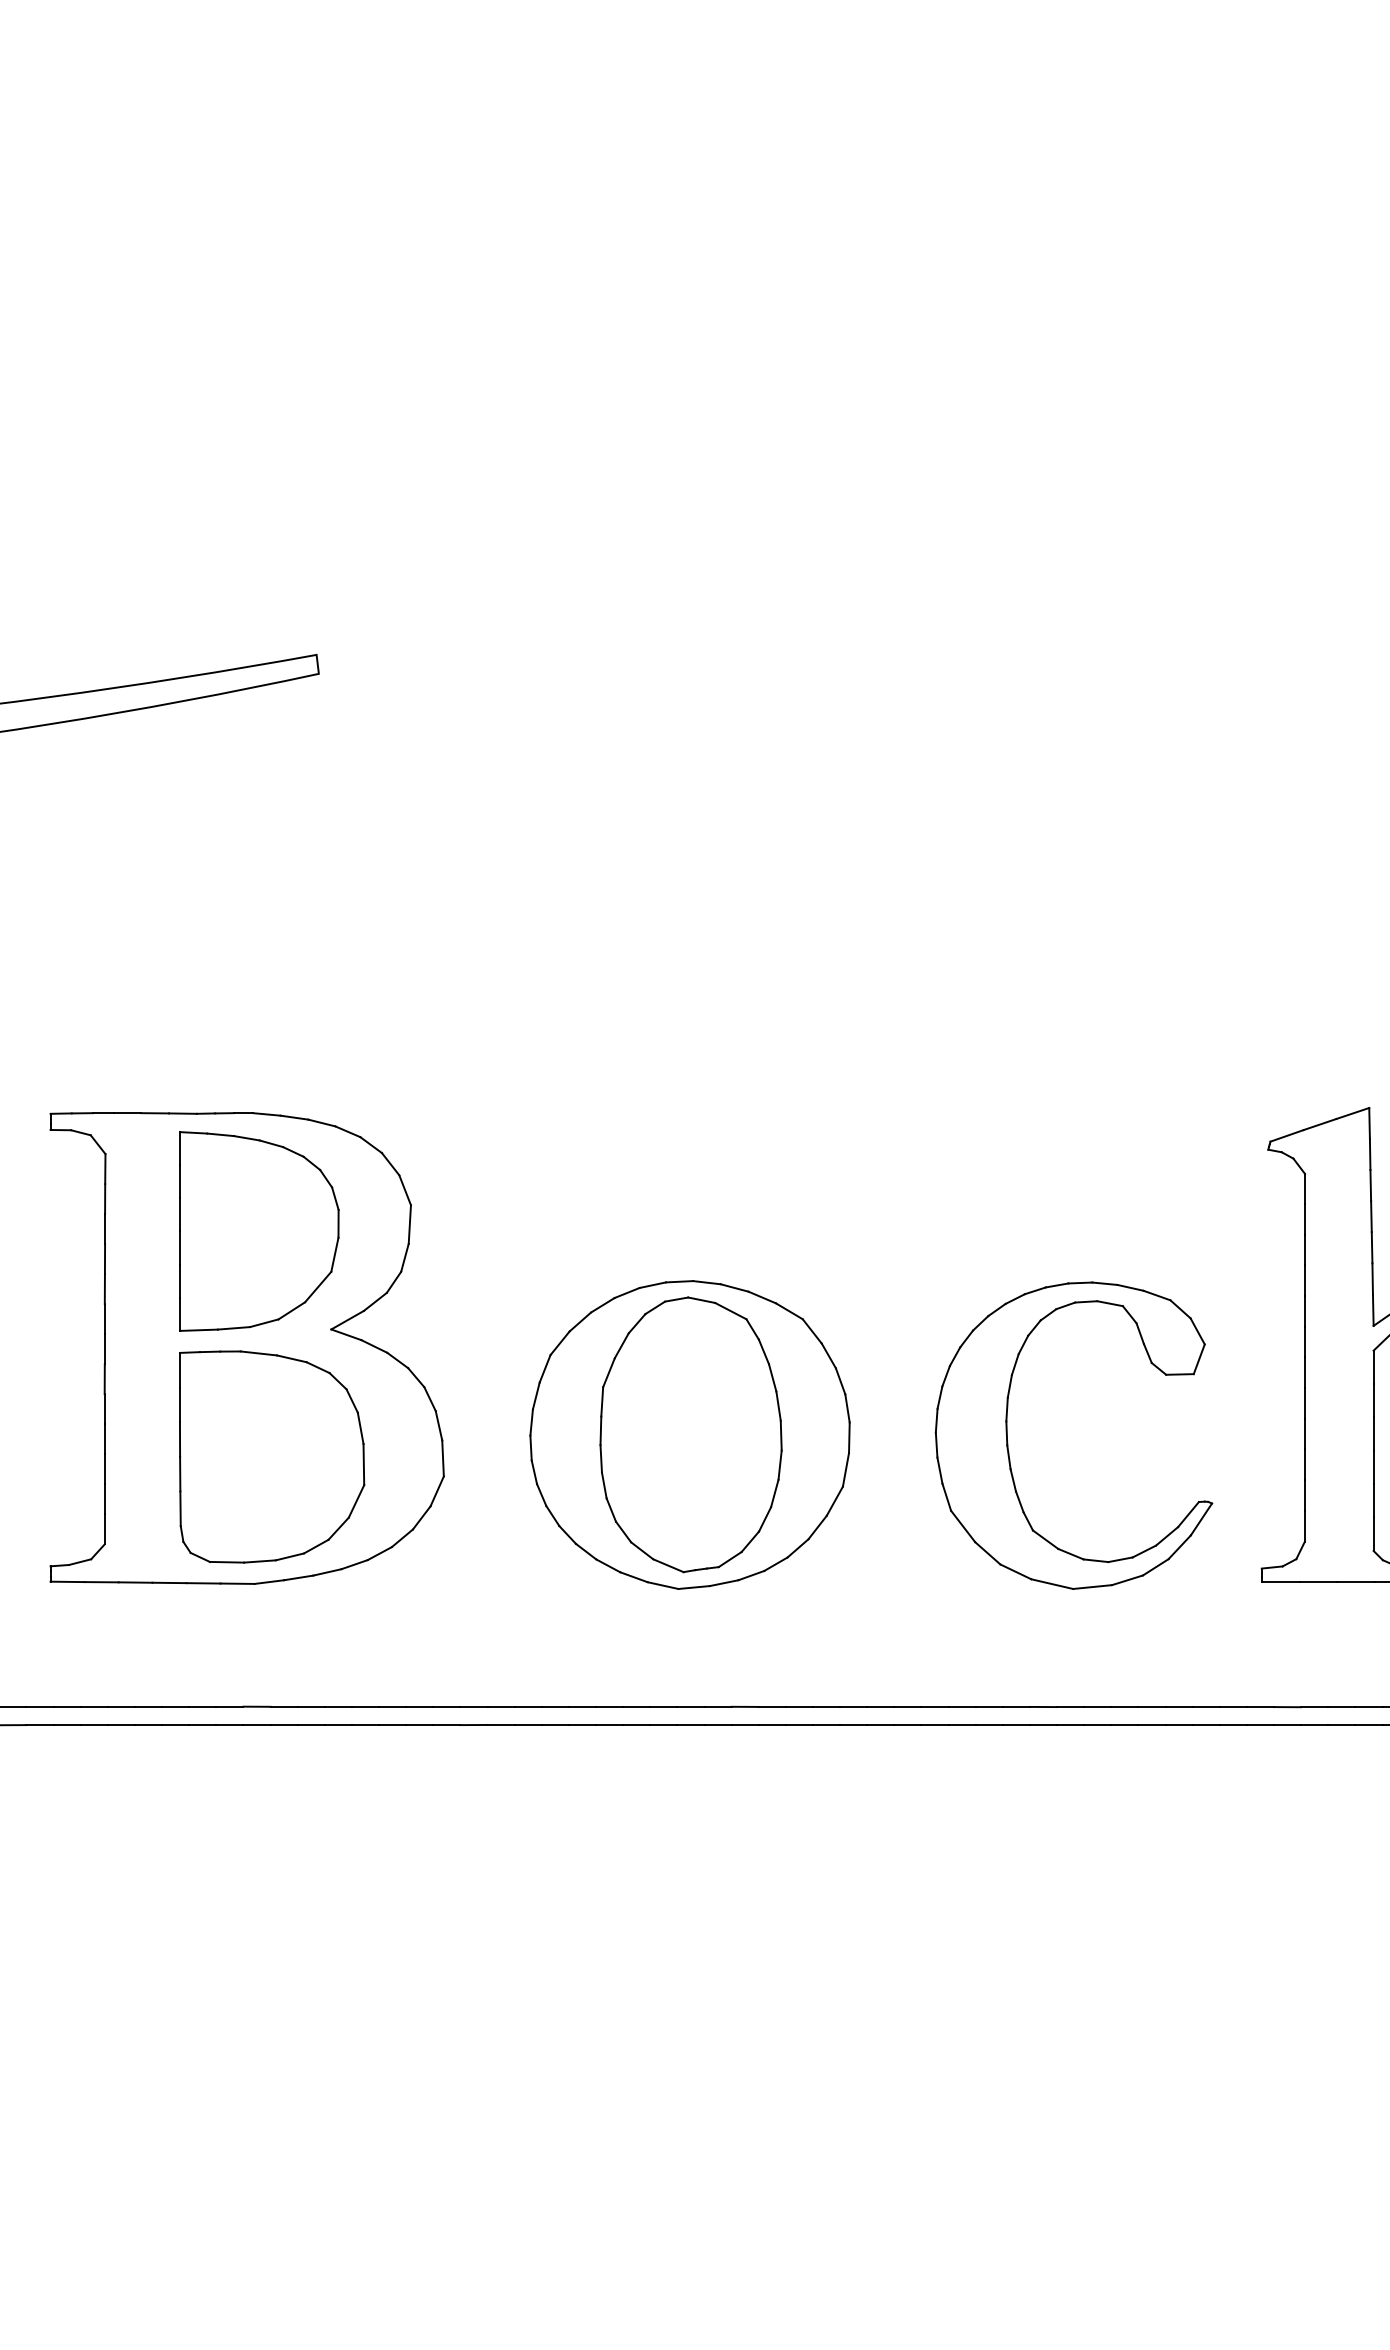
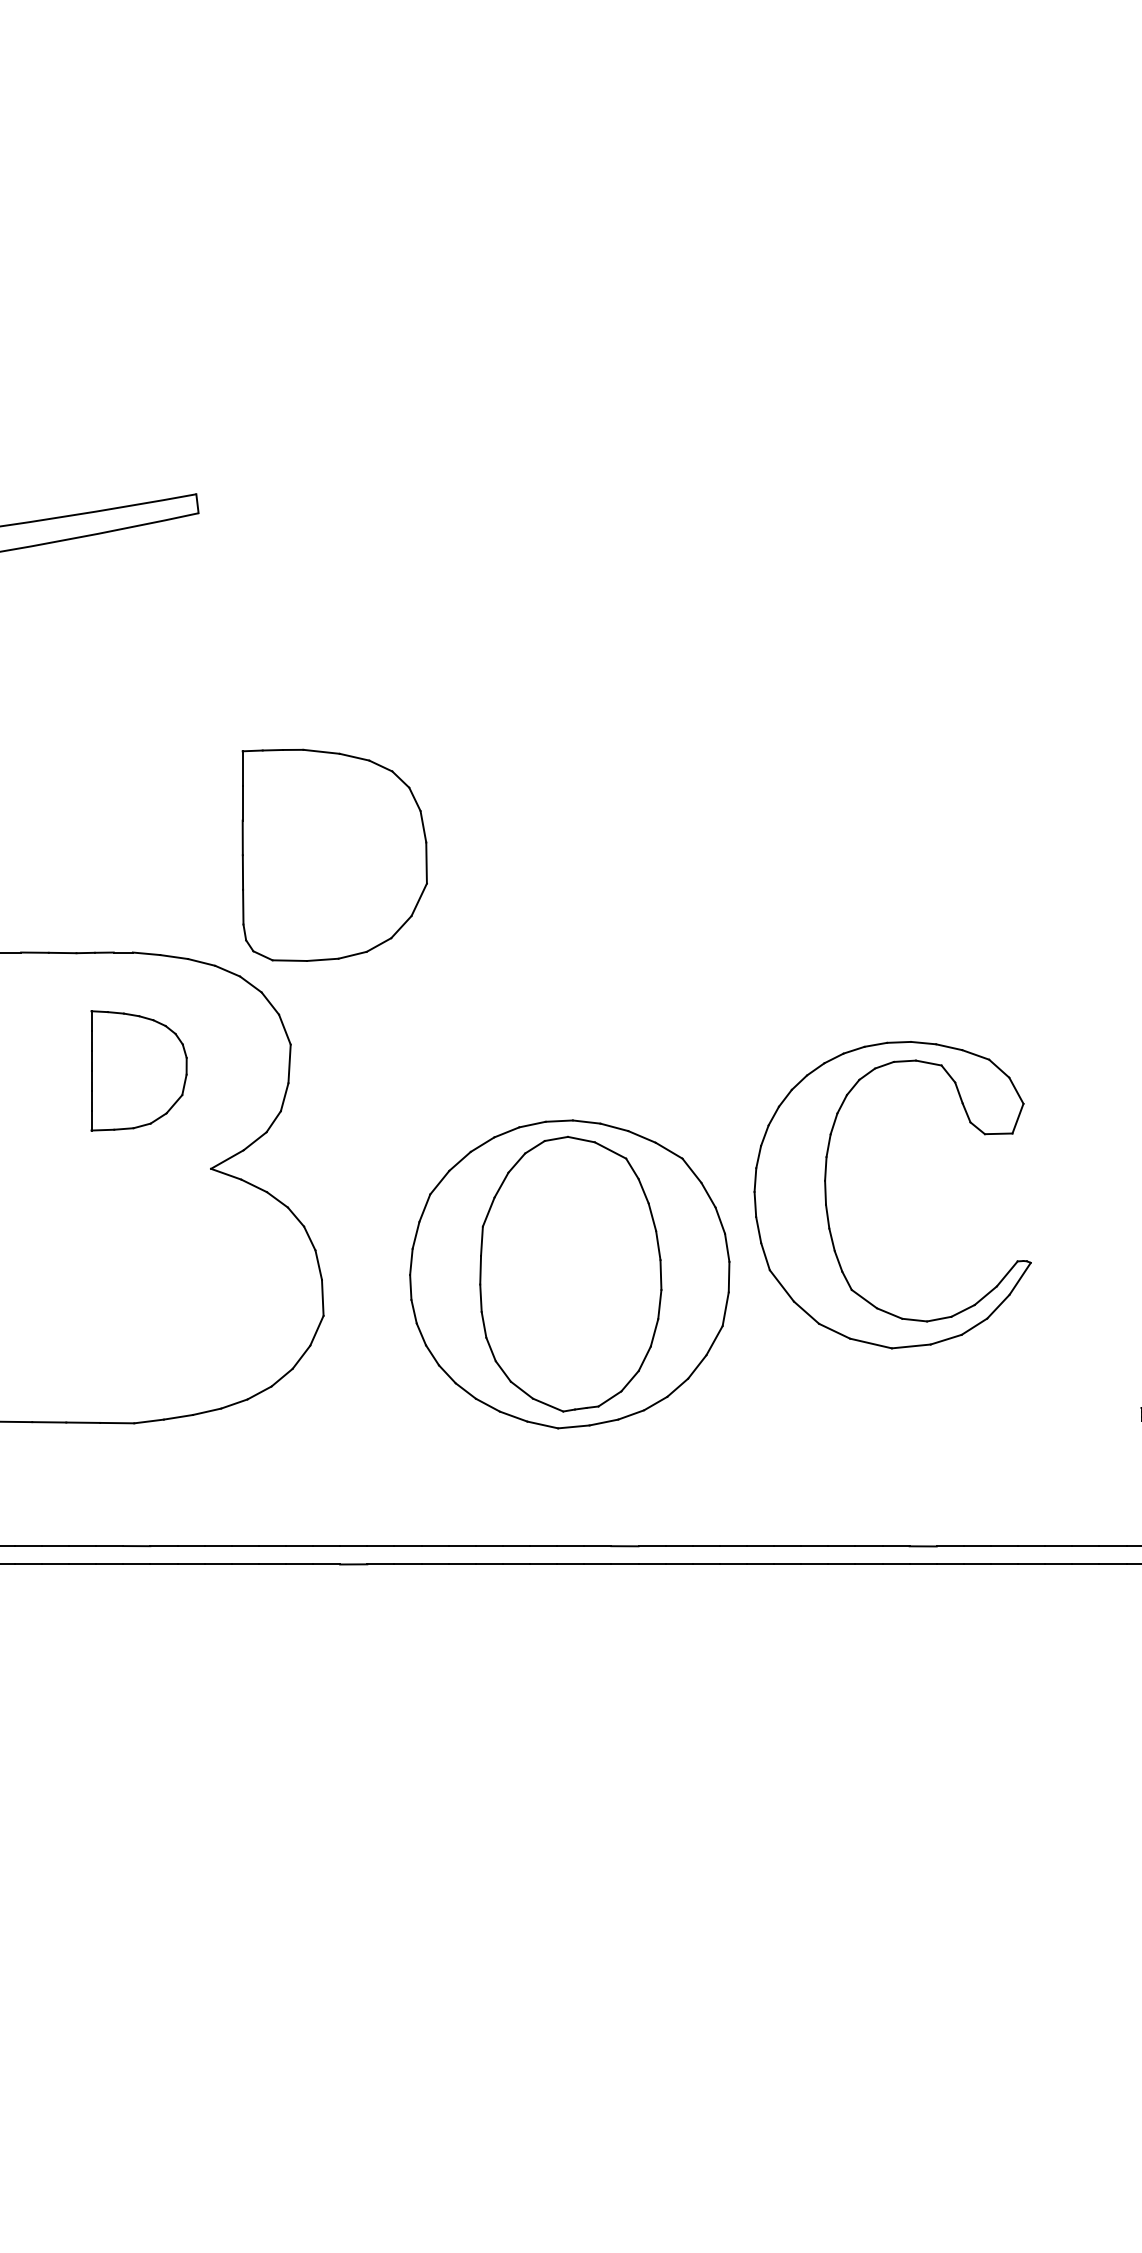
part: (259, 1231) -> (139, 1070), size x0.6
part: (1008, 1442) -> (827, 1201), moved
part: (272, 1456) -> (335, 854), moved

